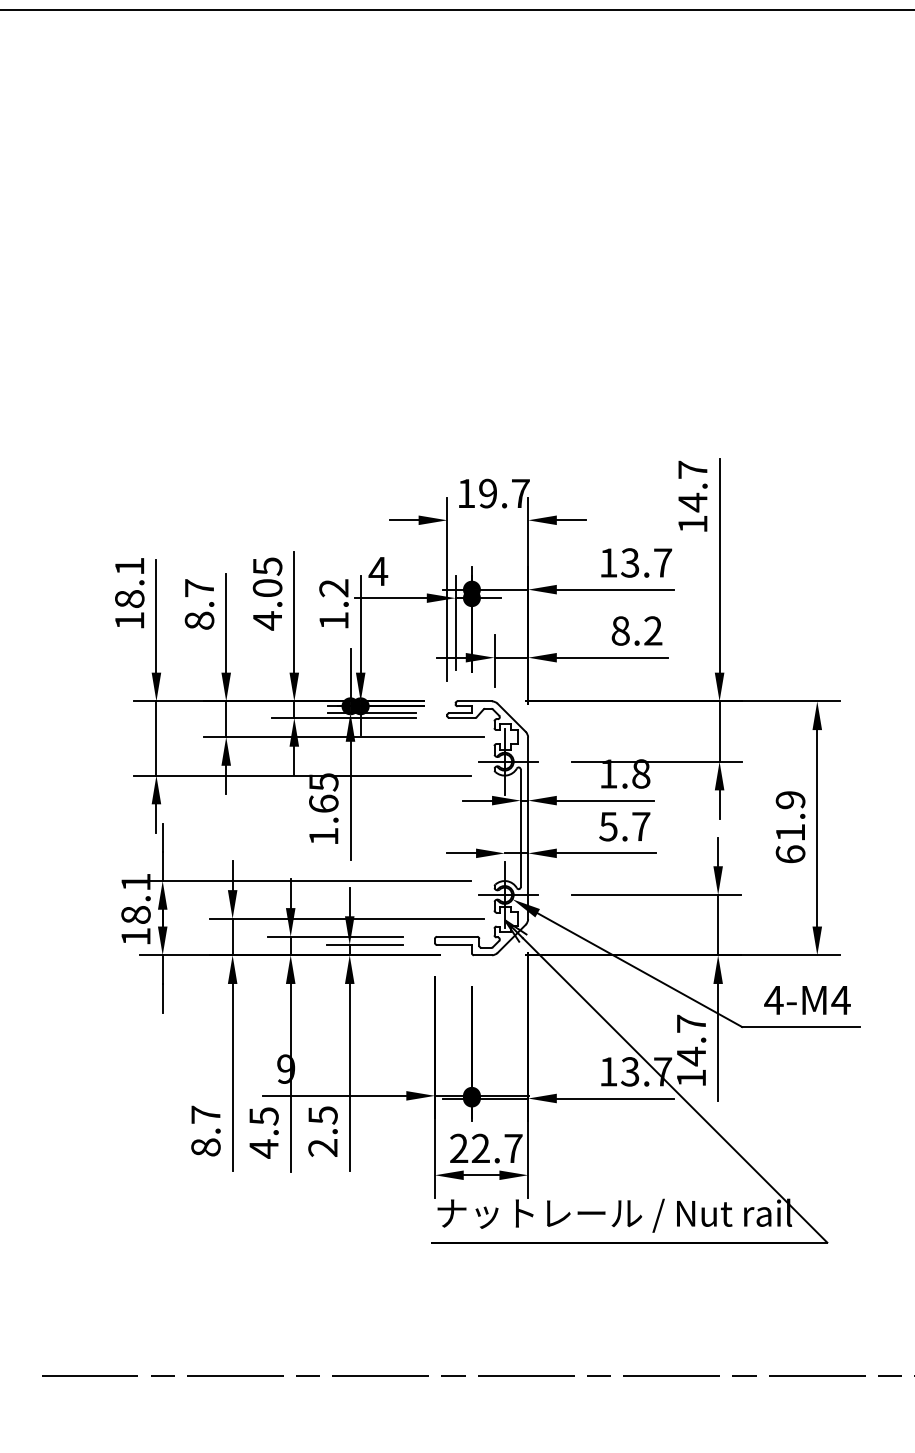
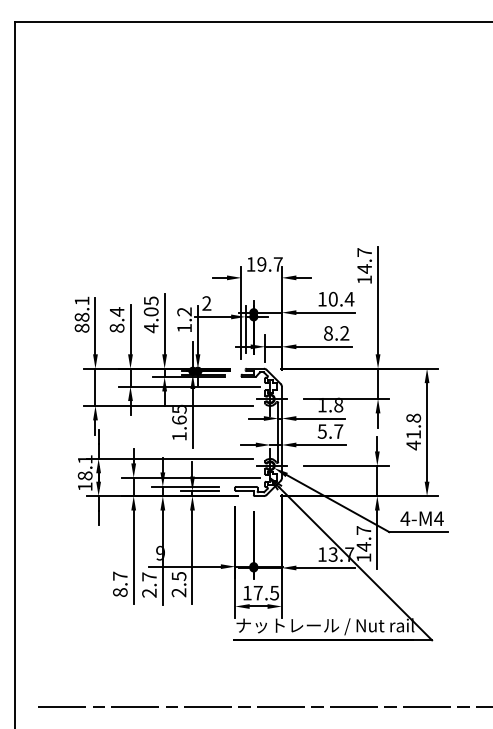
text: (646, 563) -> (341, 299), 13.7 -> 10.4
text: (377, 571) -> (206, 303), 4 -> 2
text: (200, 587) -> (117, 311), 8.7 -> 8.4
text: (128, 619) -> (81, 327), 18.1 -> 88.1
text: (790, 826) -> (413, 431), 61.9 -> 41.8
text: (264, 1133) -> (149, 585), 4.5 -> 2.7
text: (485, 1147) -> (260, 592), 22.7 -> 17.5

